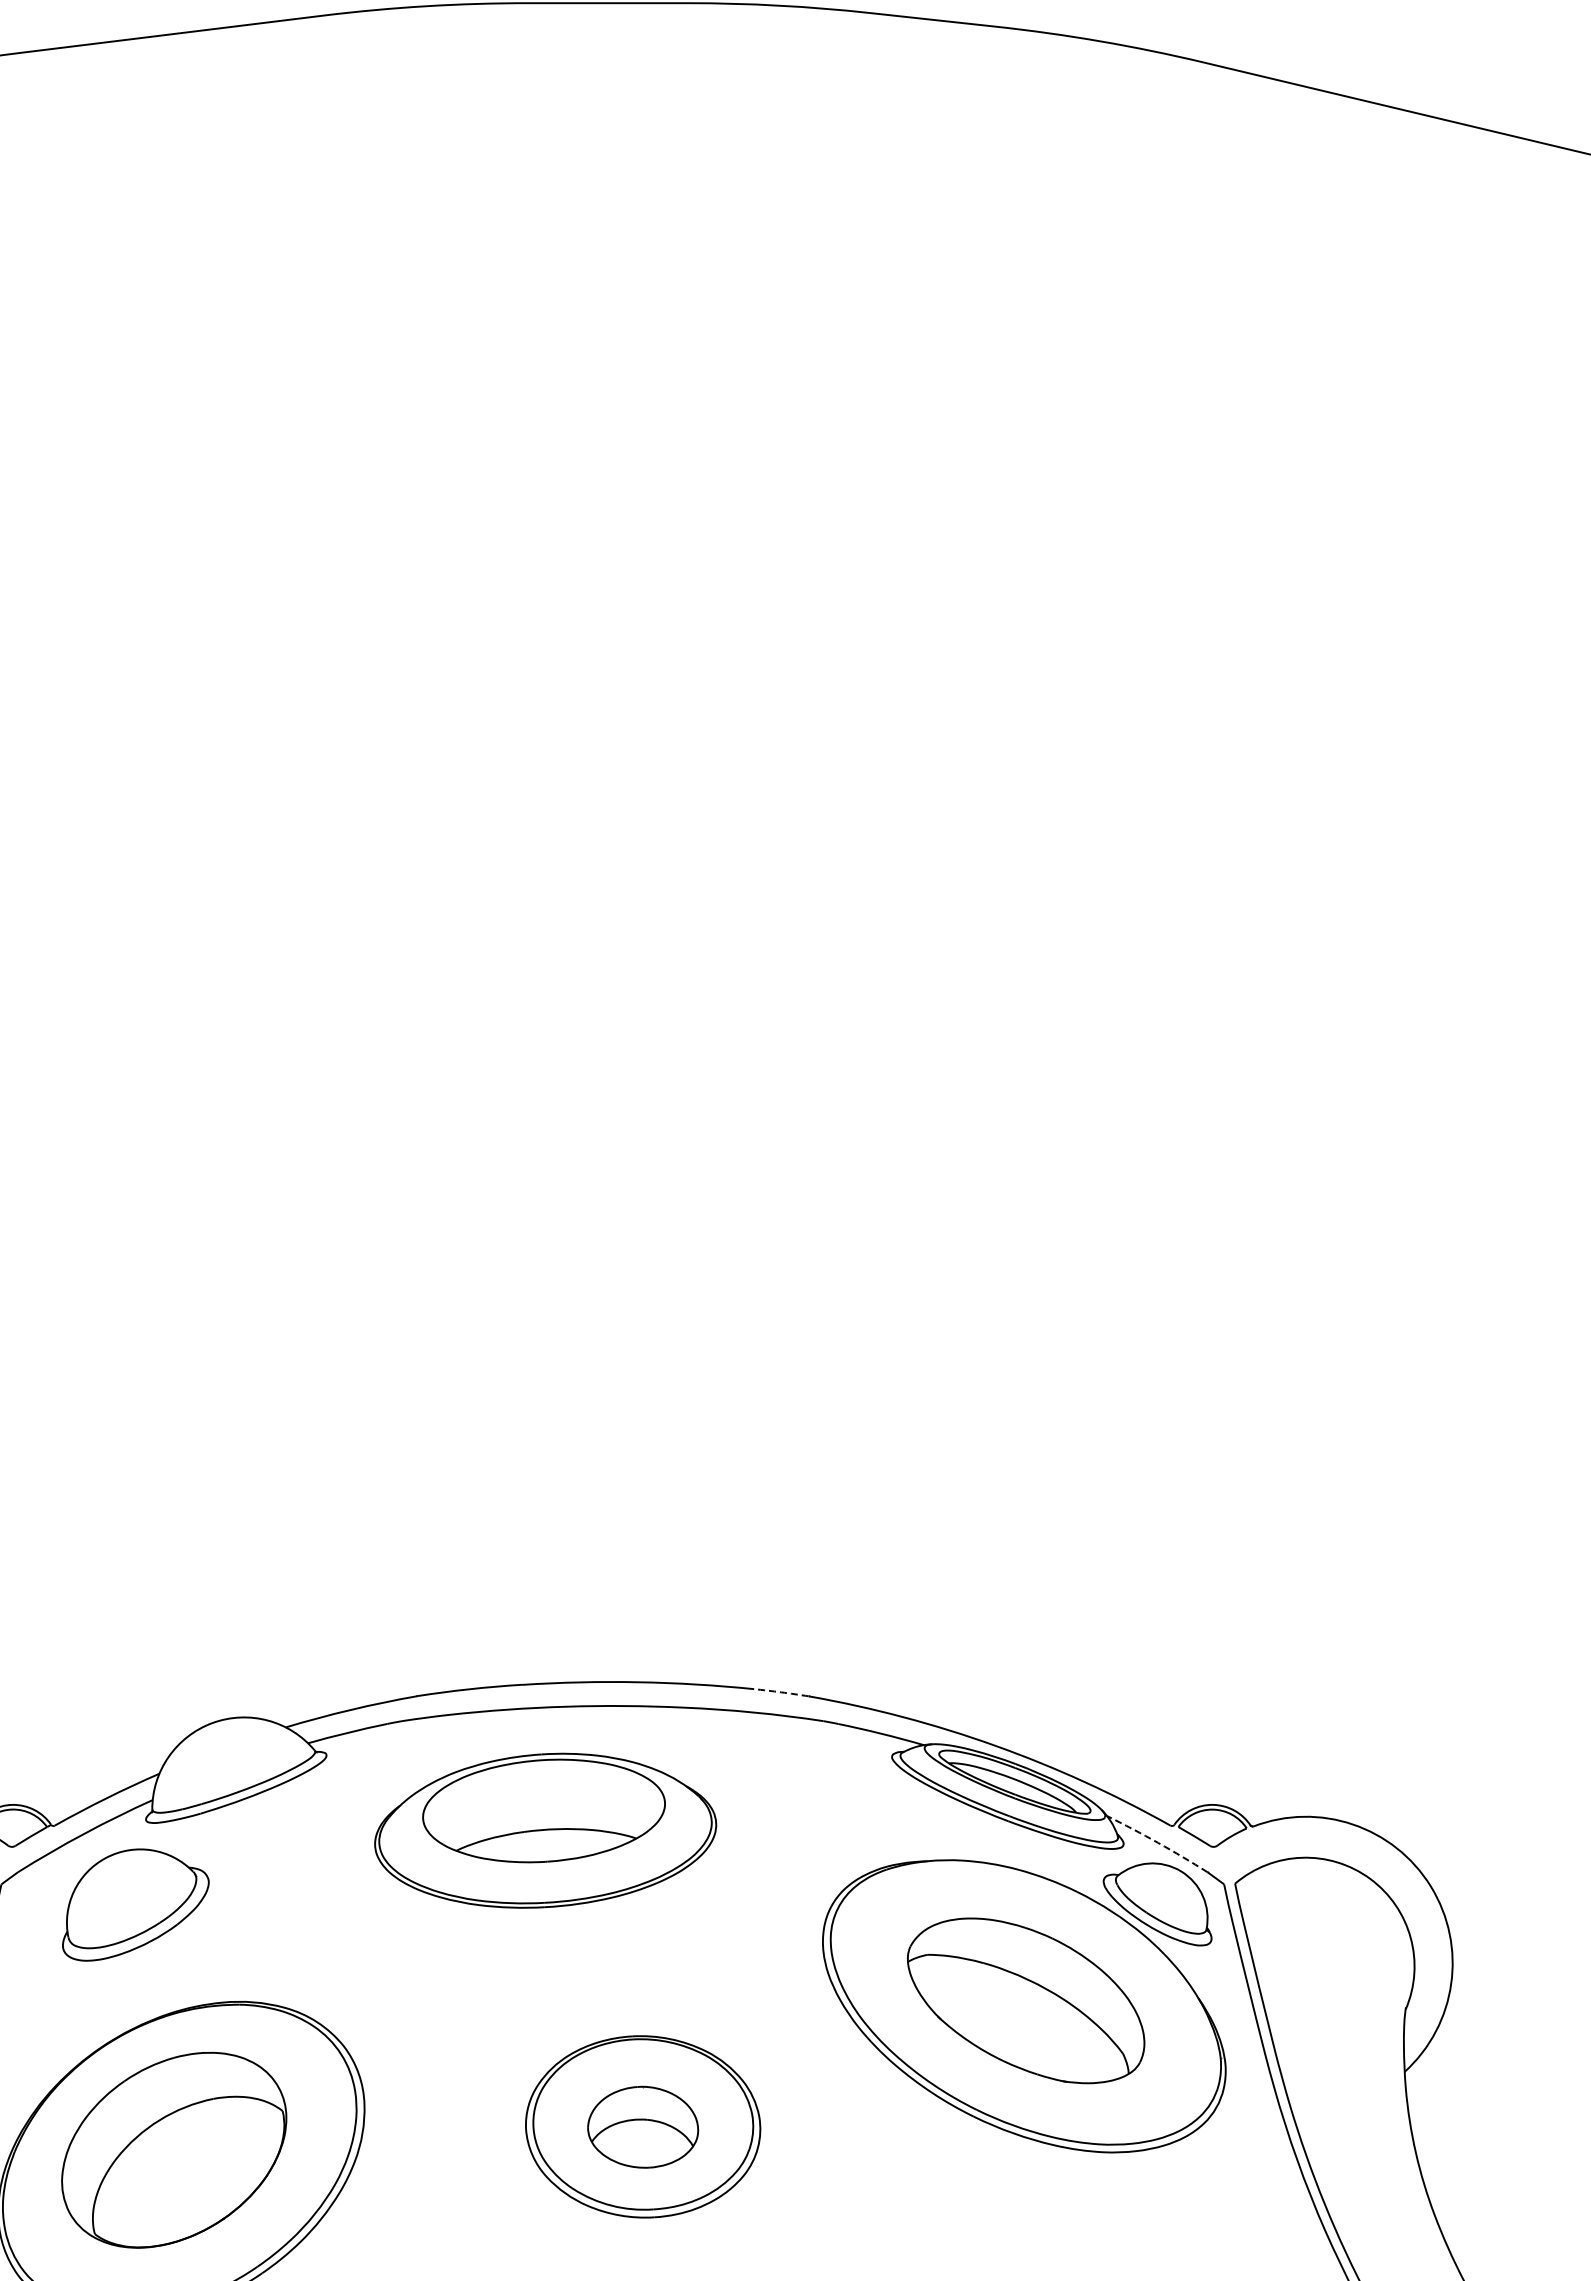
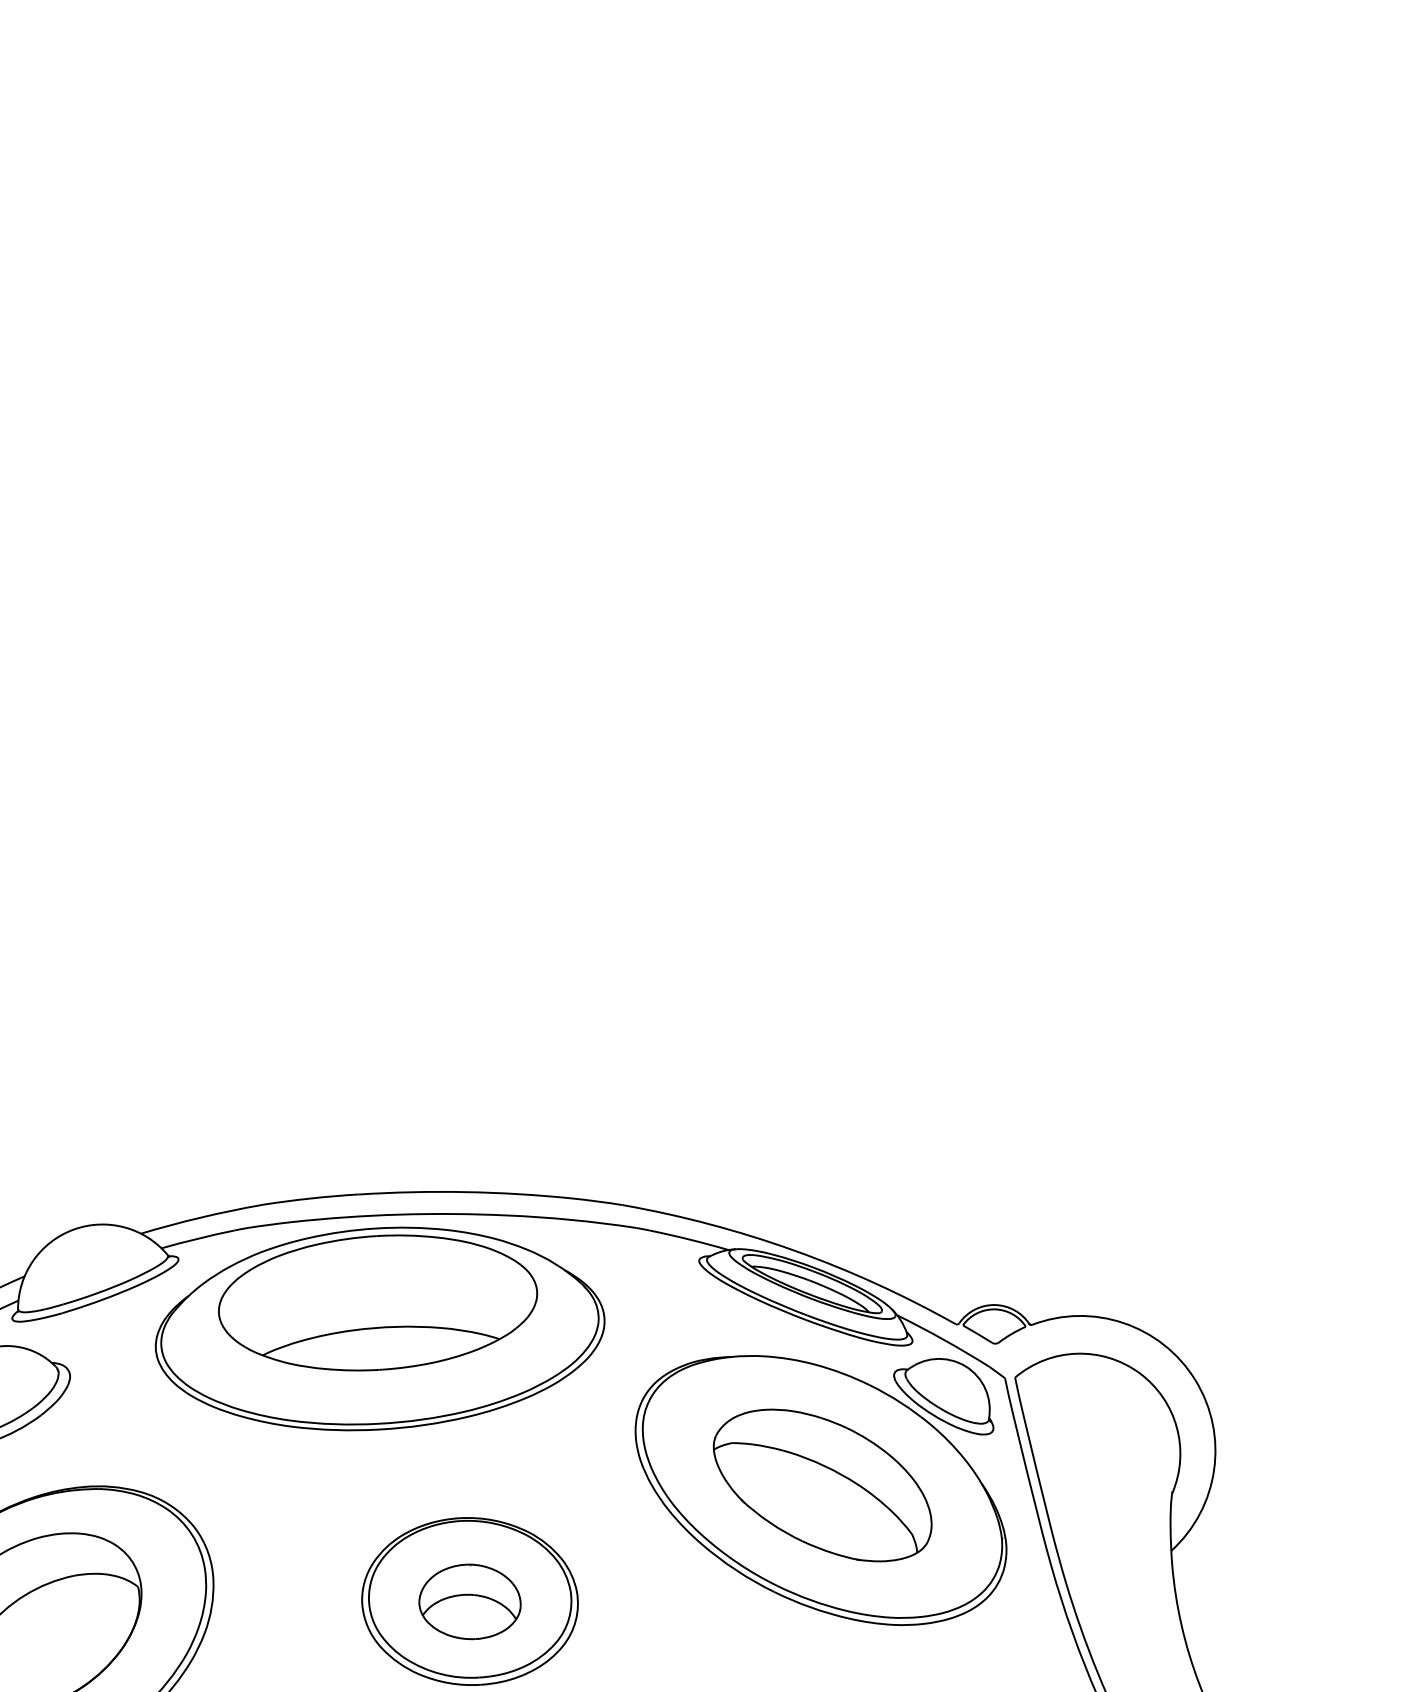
arc: (781, 1692) -> (597, 1201), dashed -> solid
part: (545, 1830) -> (380, 1328), size x1.43
line: (1158, 1842) -> (944, 1339), dashed -> solid

